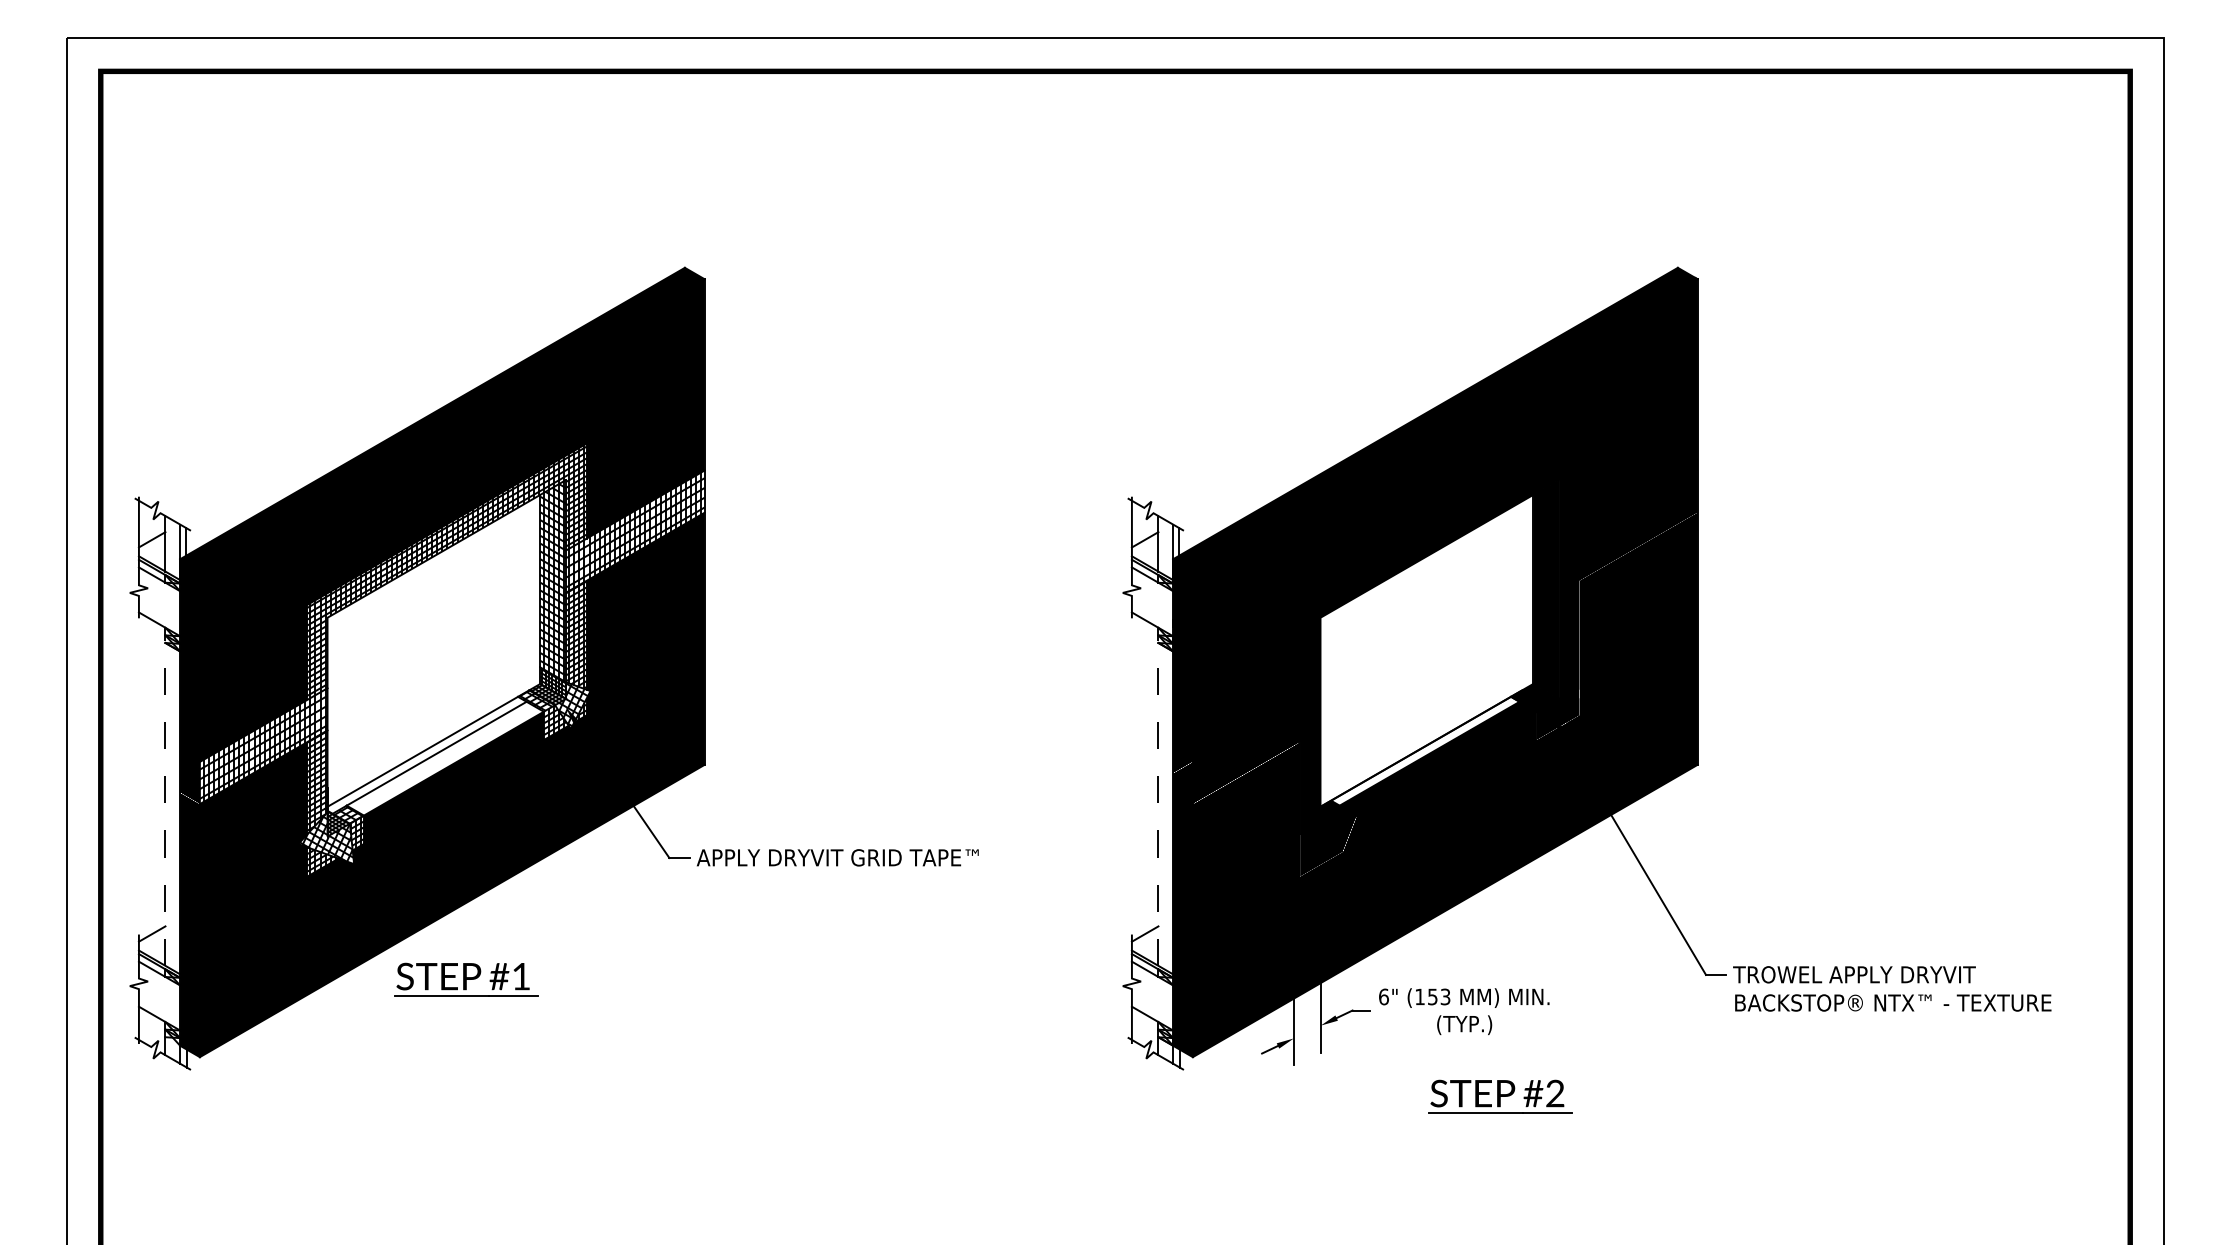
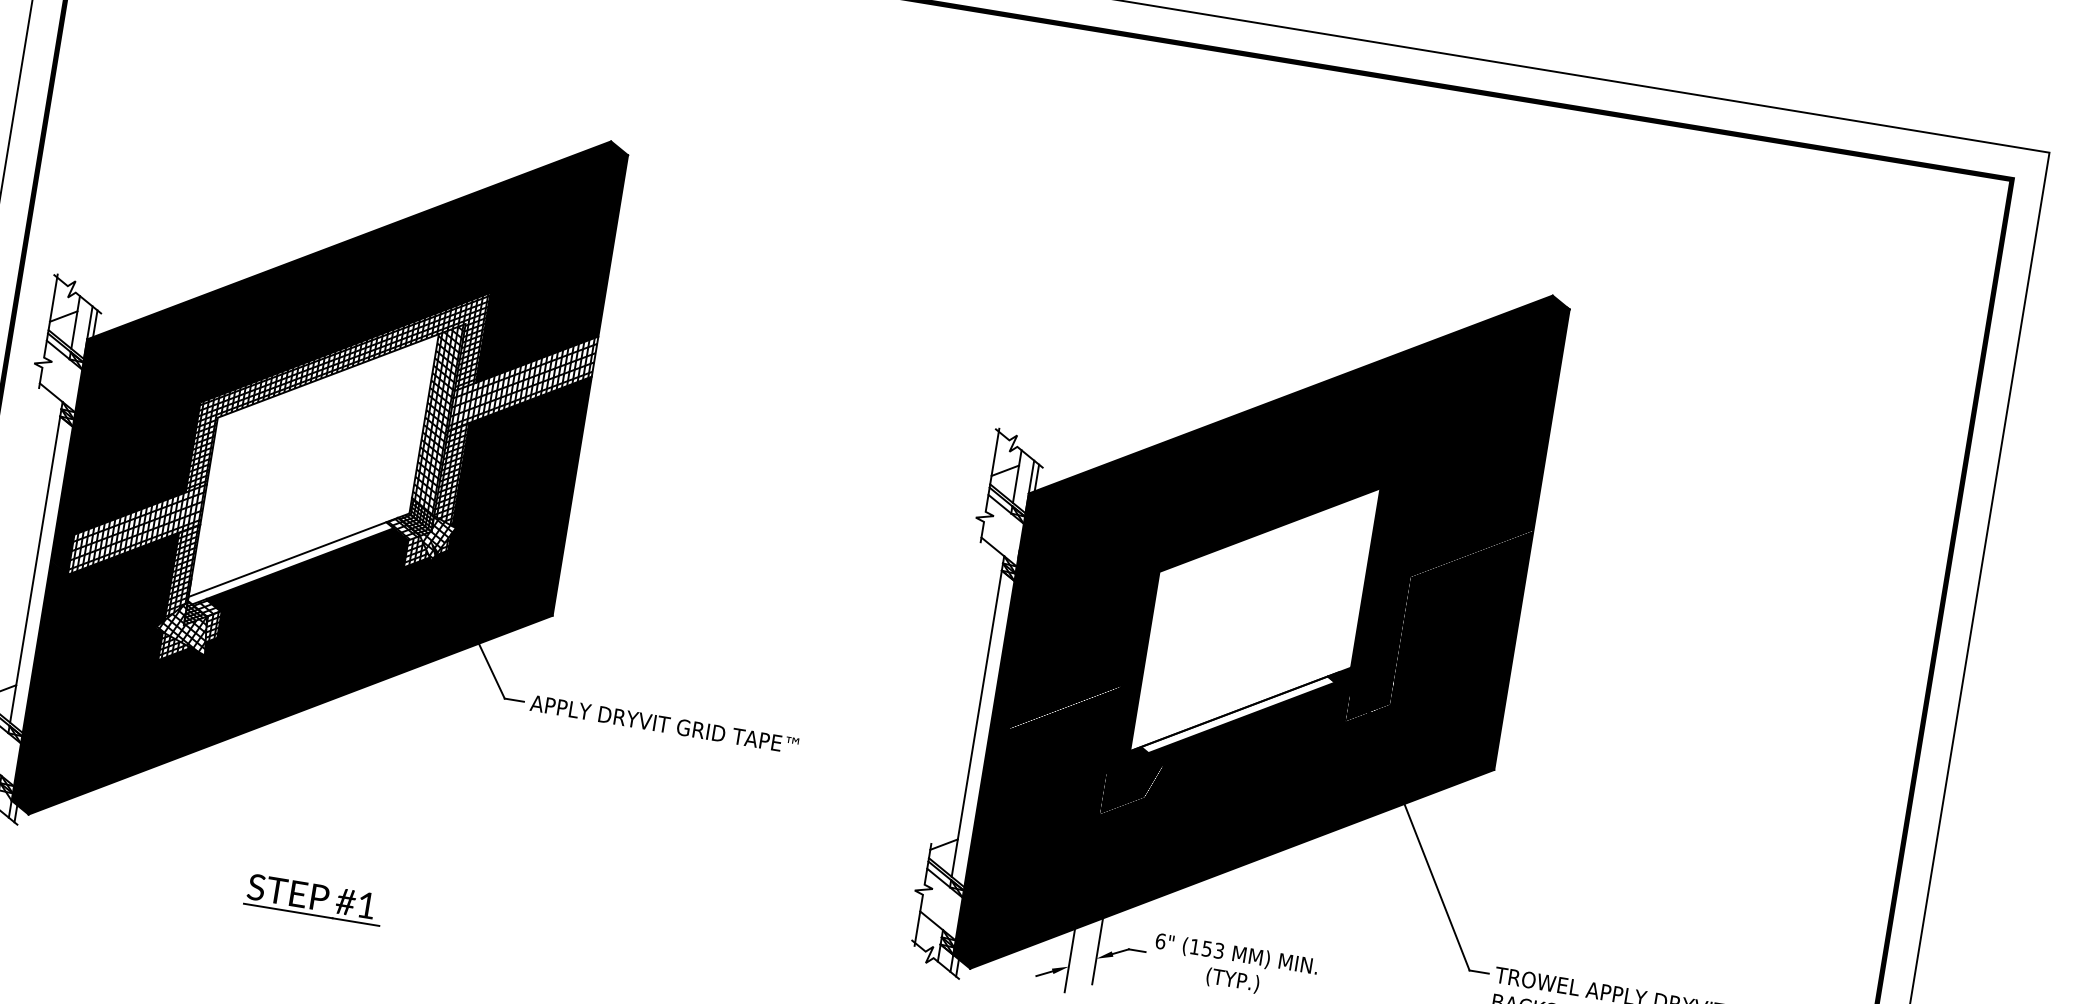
fill: (444, 758) -> (306, 569), added
line: (165, 796) -> (36, 562), dashed -> solid
line: (1158, 796) -> (978, 716), dashed -> solid
part: (466, 979) -> (314, 899), moved

